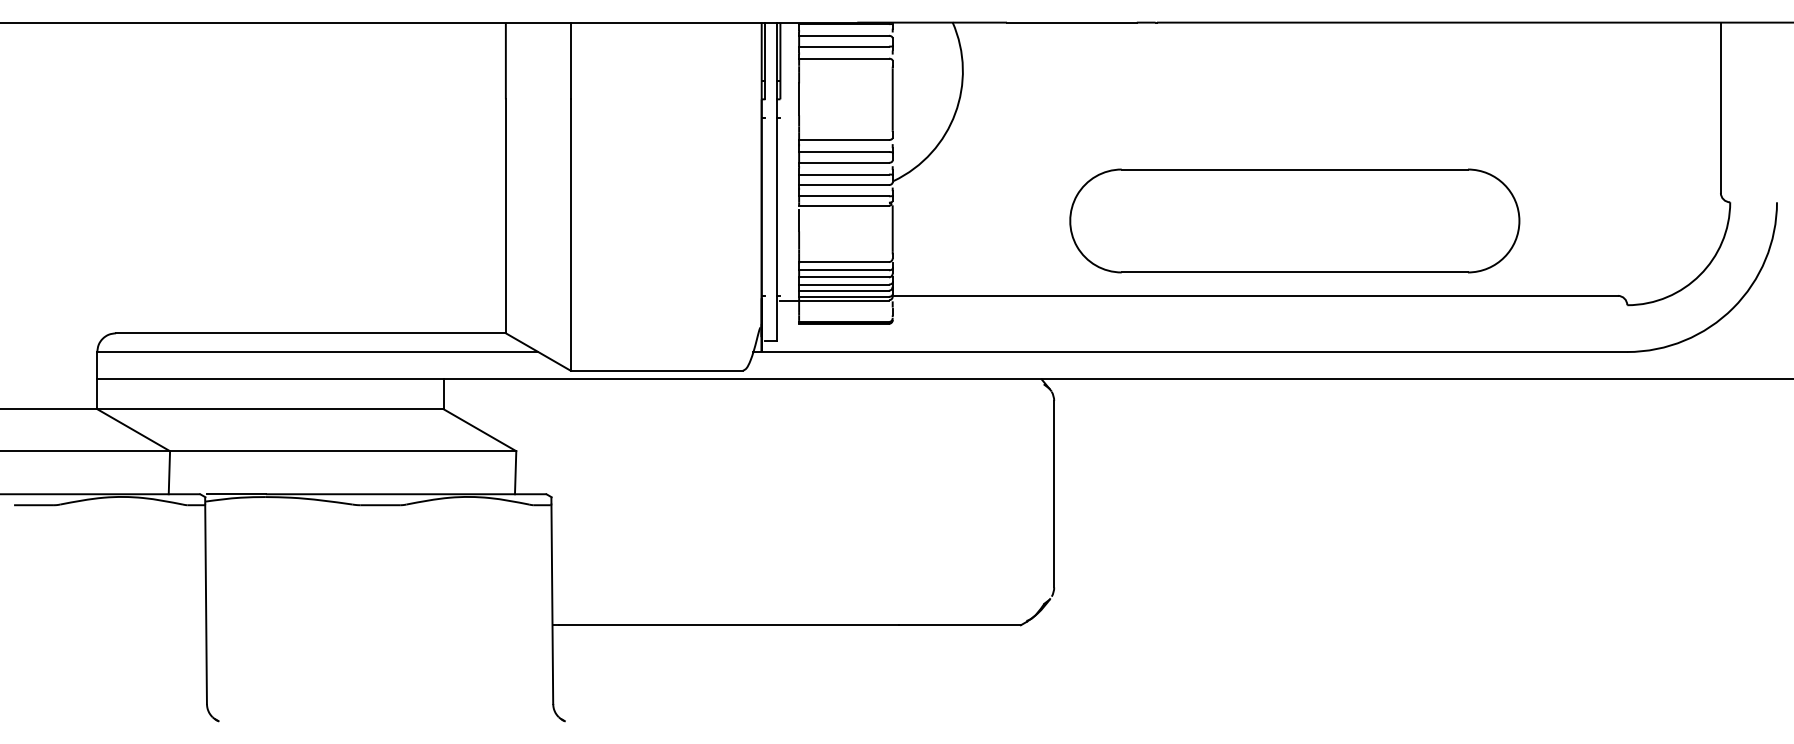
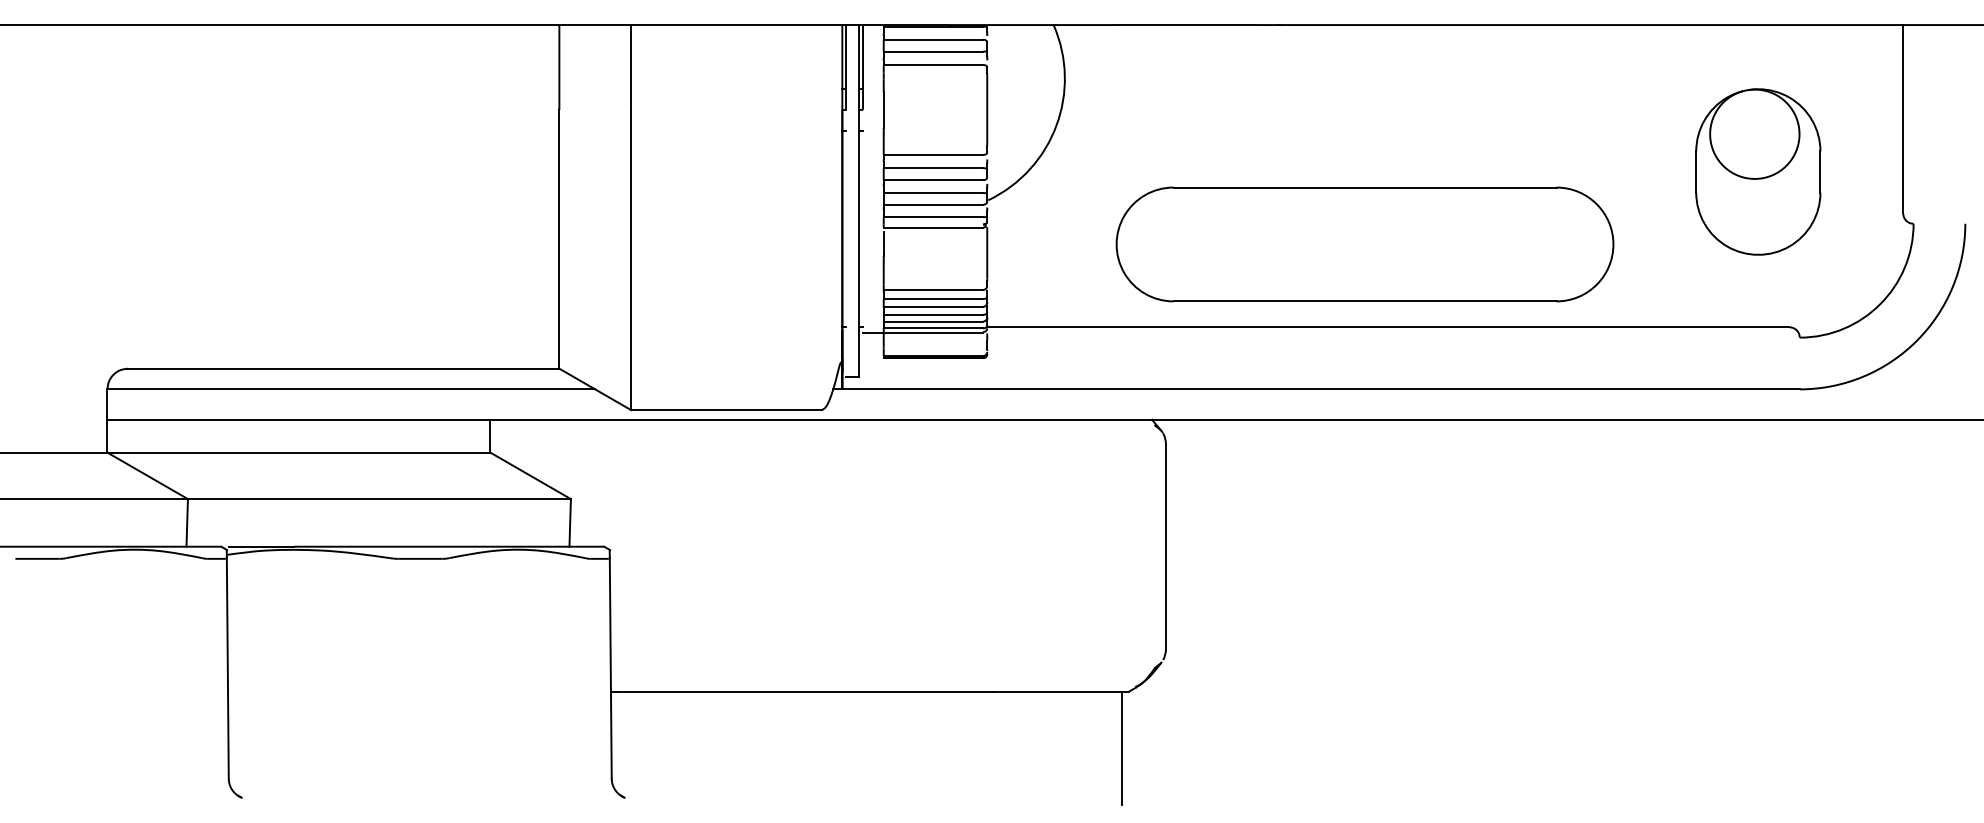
part: (1589, 155) -> (1758, 171), added
part: (1294, 221) -> (1364, 244), moved
line: (1014, 676) -> (1121, 748), added

